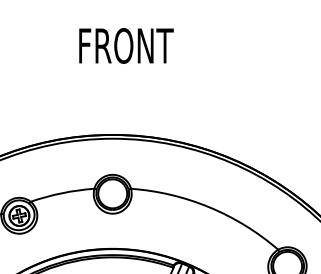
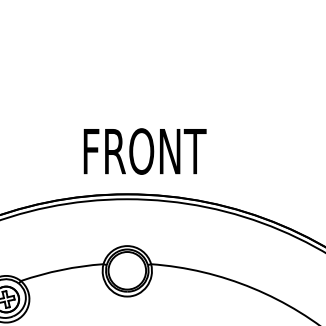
text: (126, 45) -> (145, 150), moved

